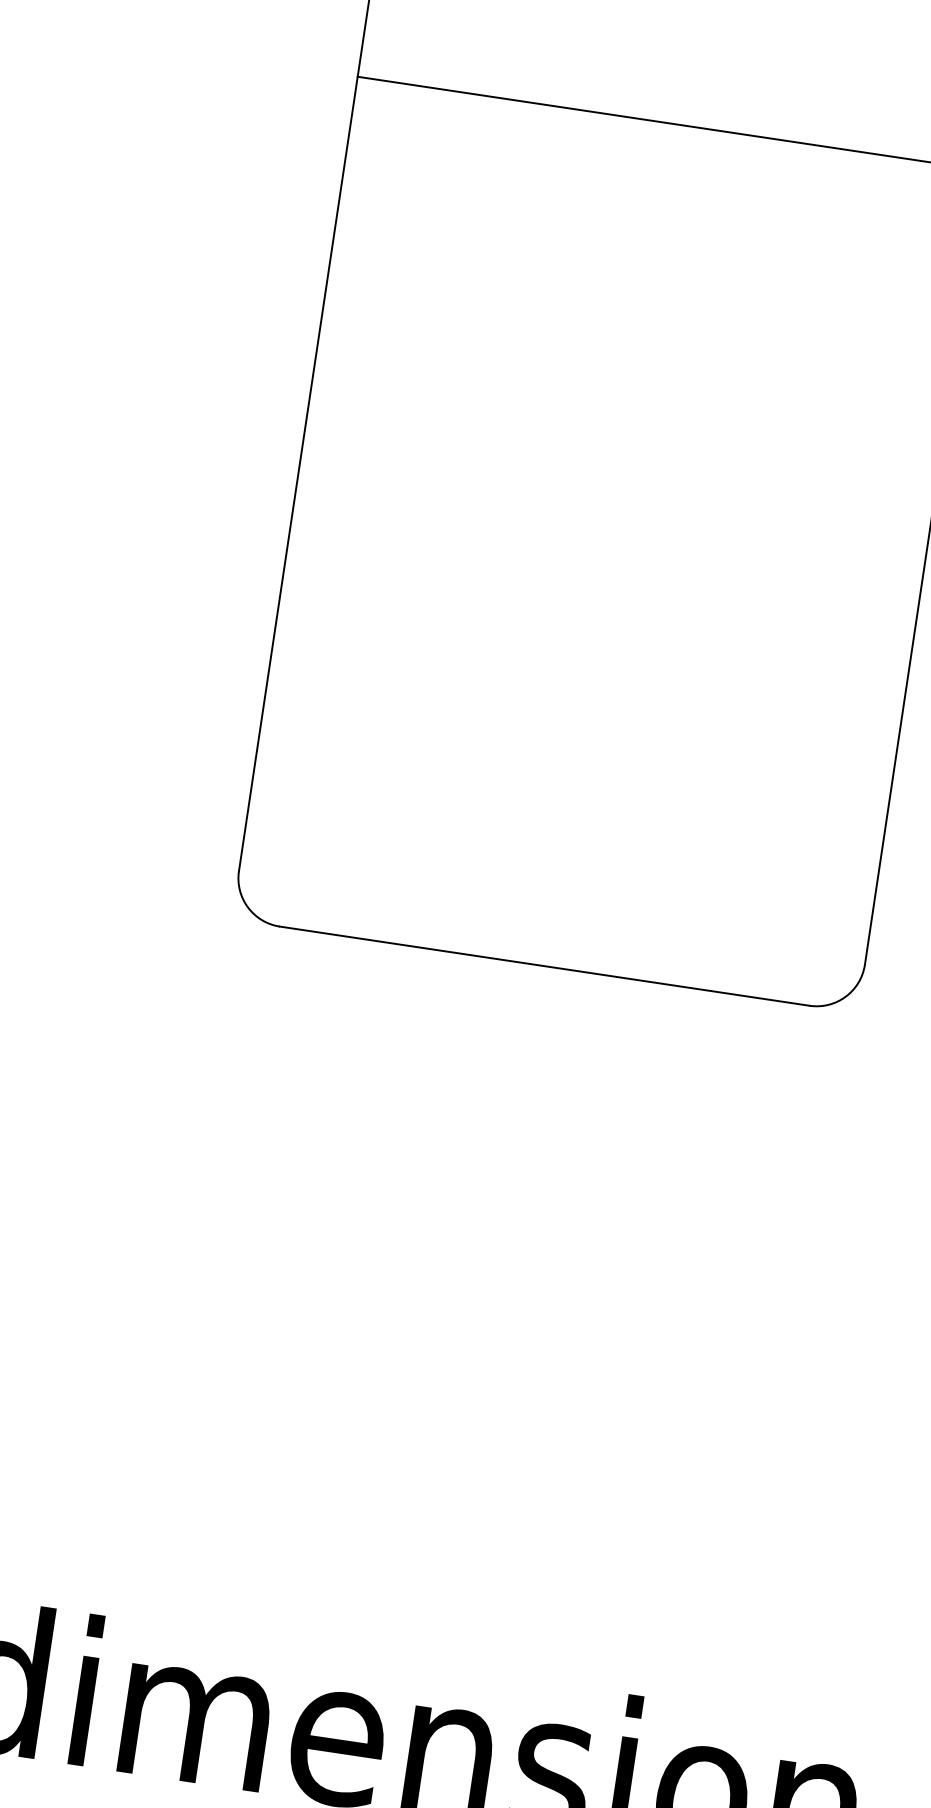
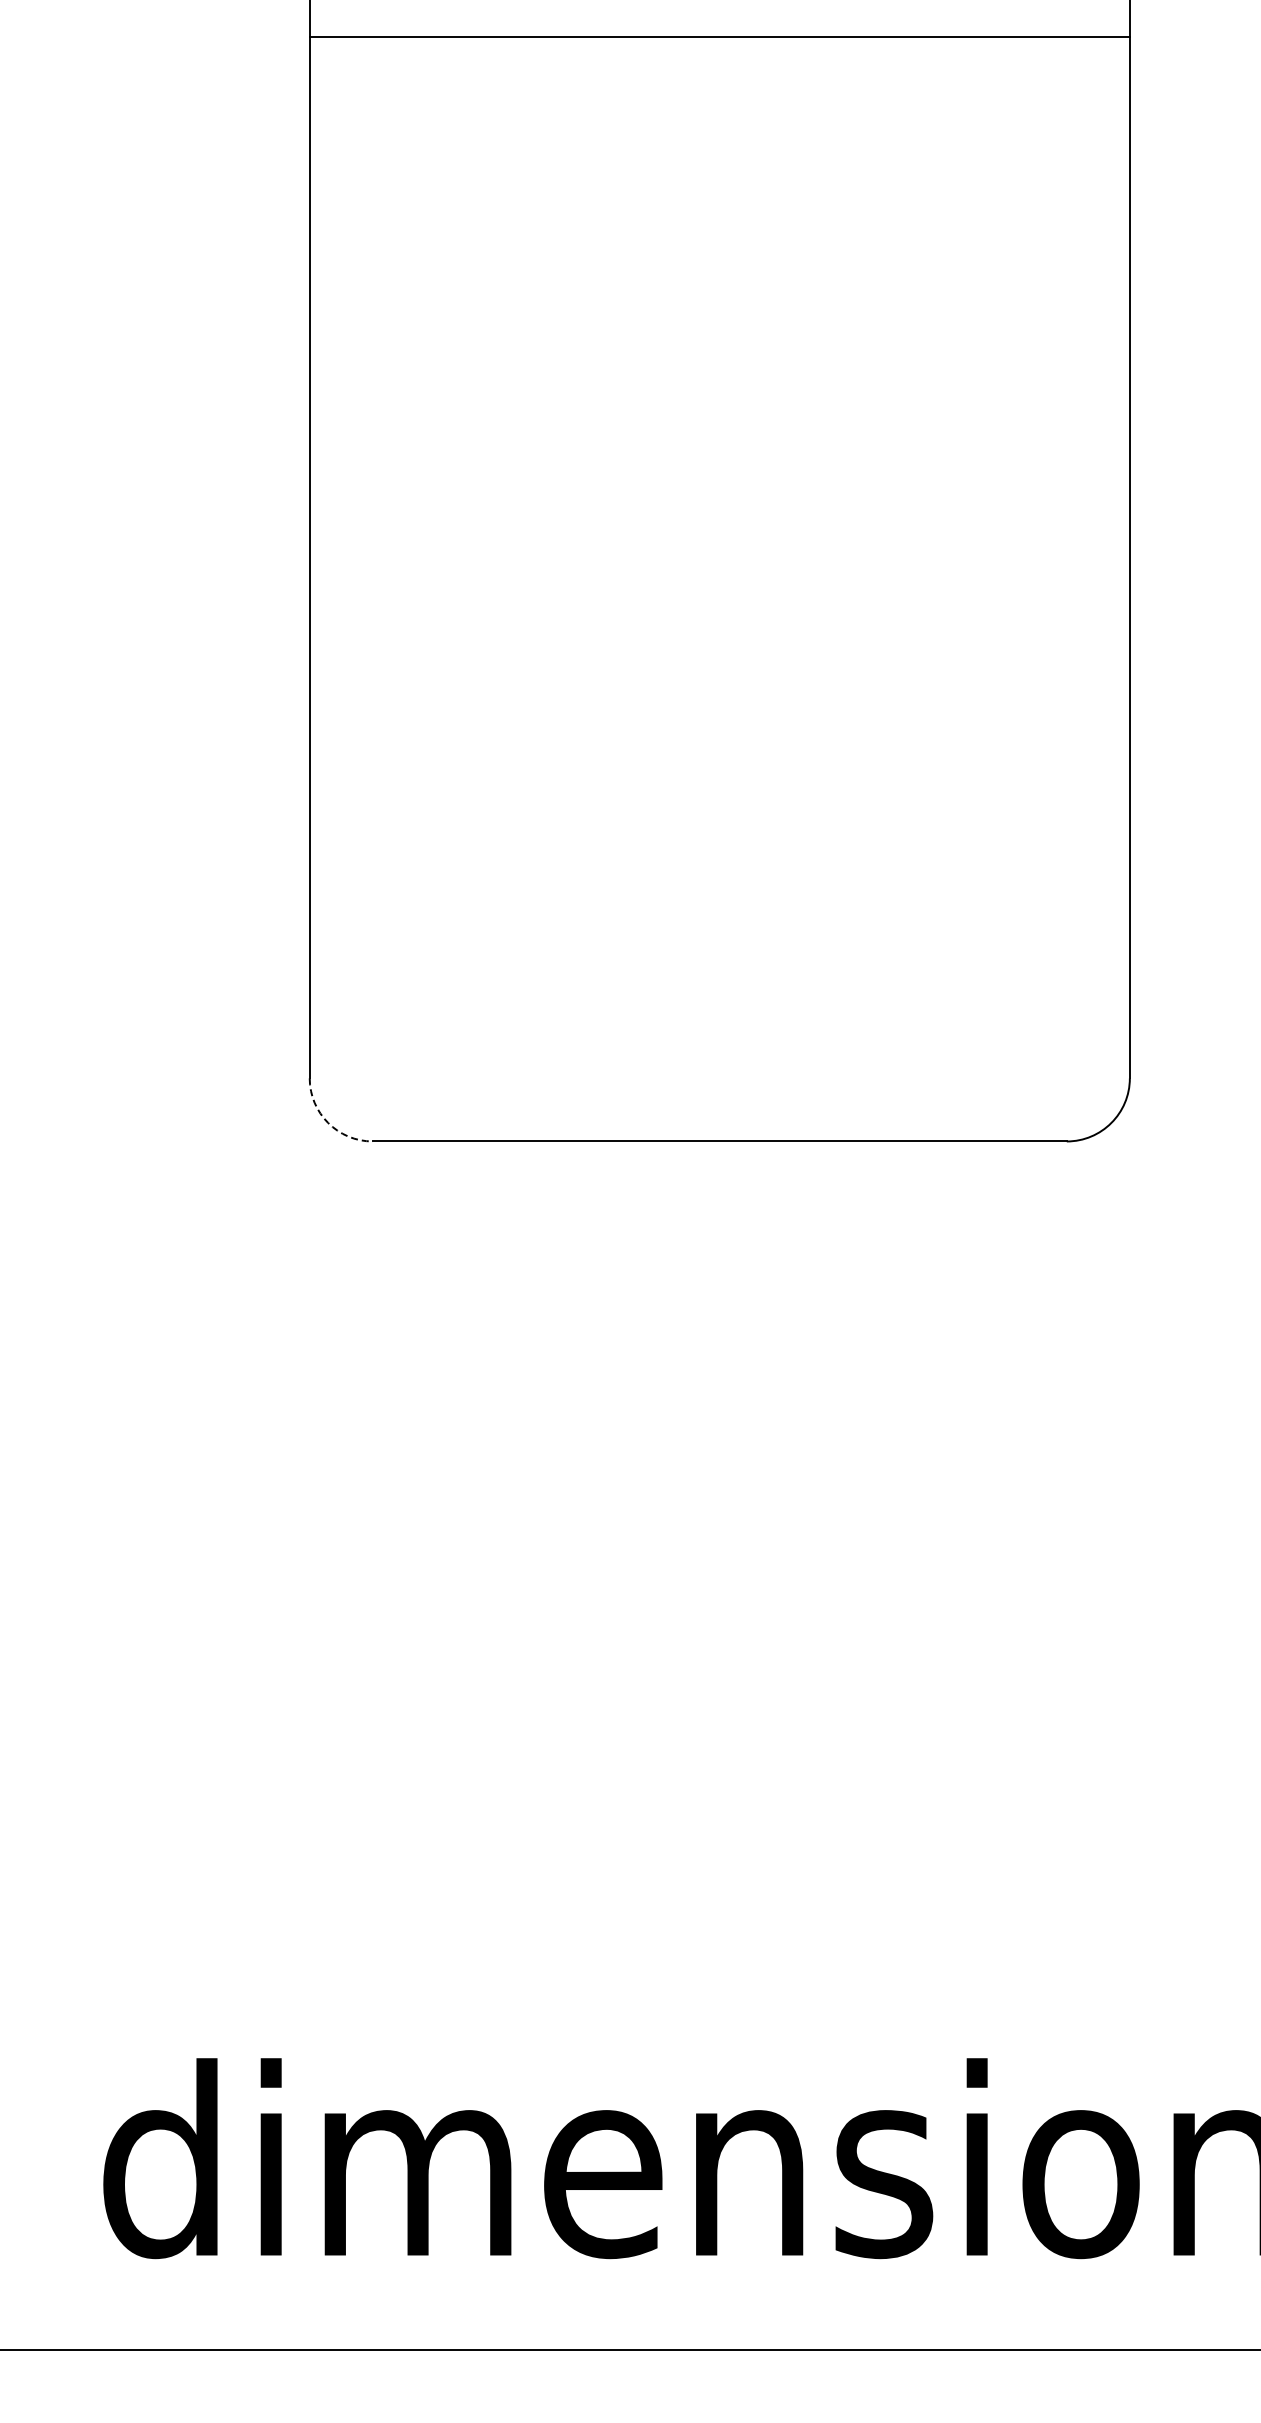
arc: (248, 907) -> (328, 1123), solid -> dashed

